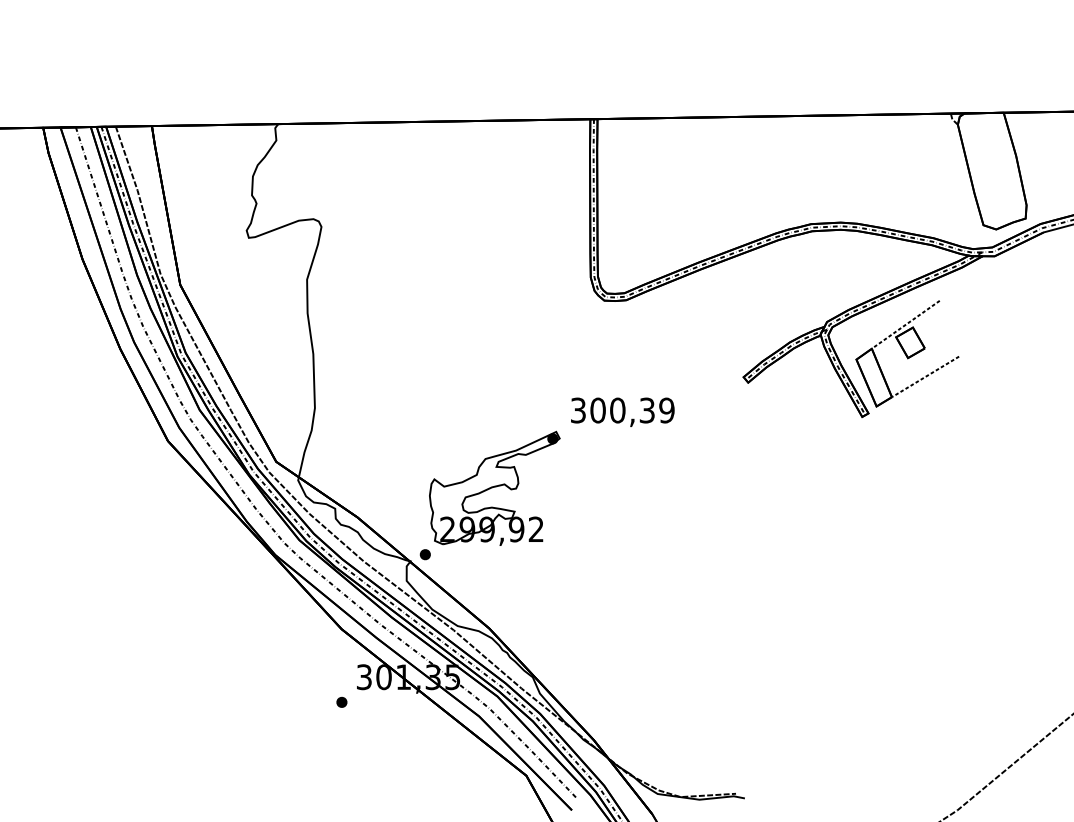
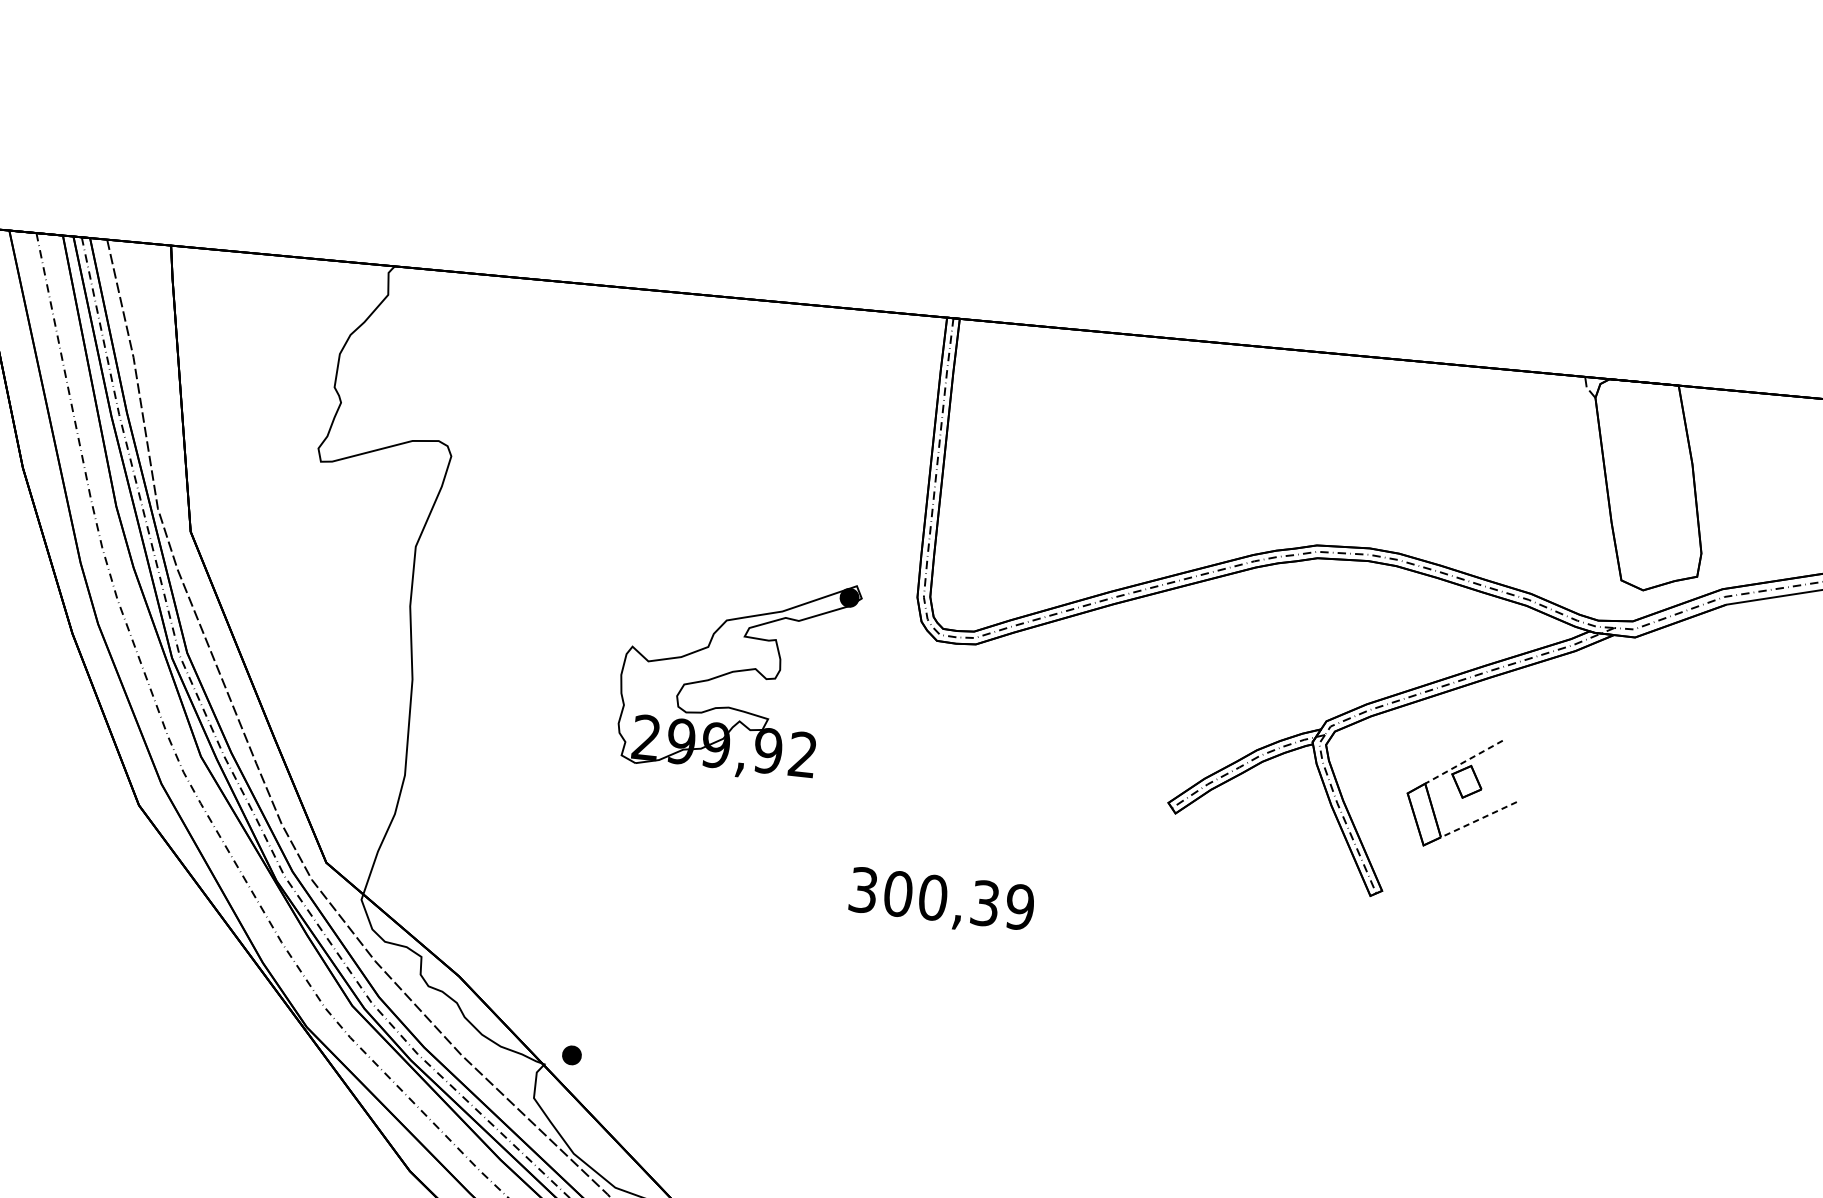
part: (907, 353) -> (1462, 792), size x0.6
text: (622, 411) -> (941, 900), moved
part: (494, 487) -> (737, 672), moved

